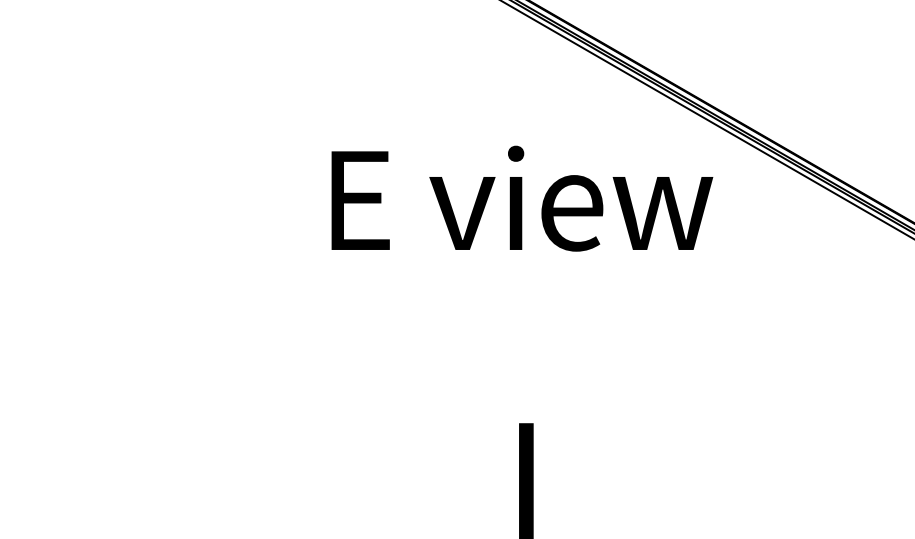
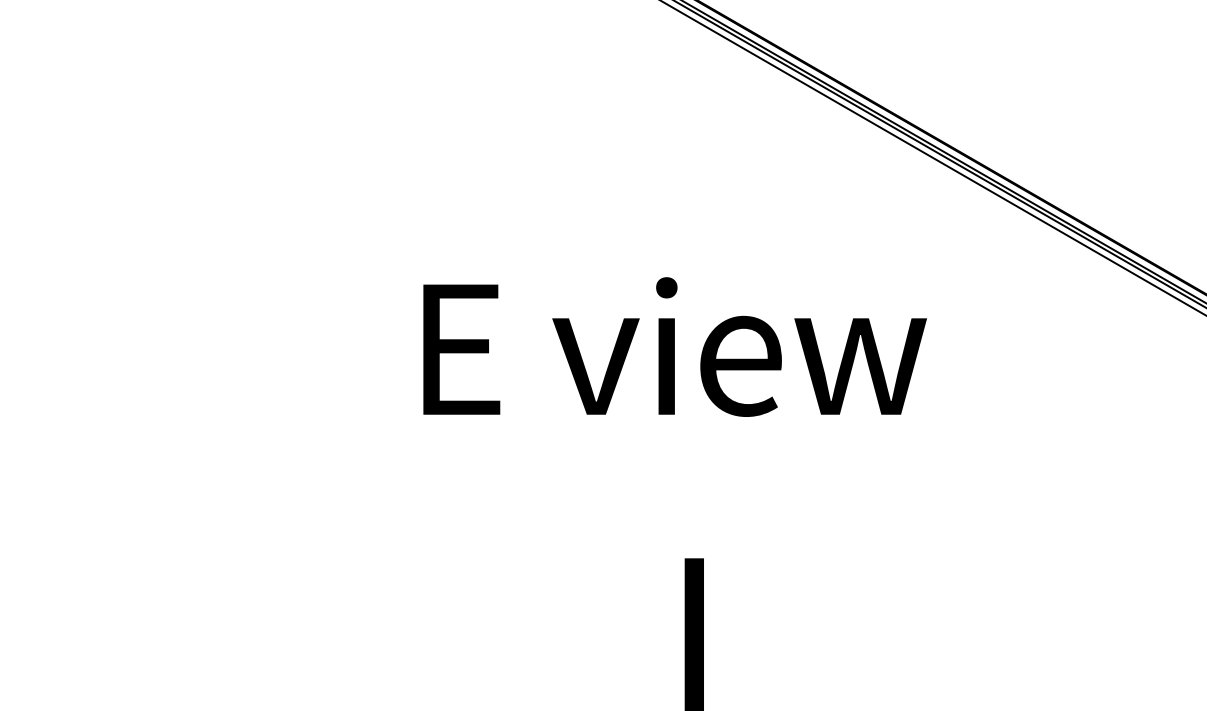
text: (521, 198) -> (674, 346), moved

